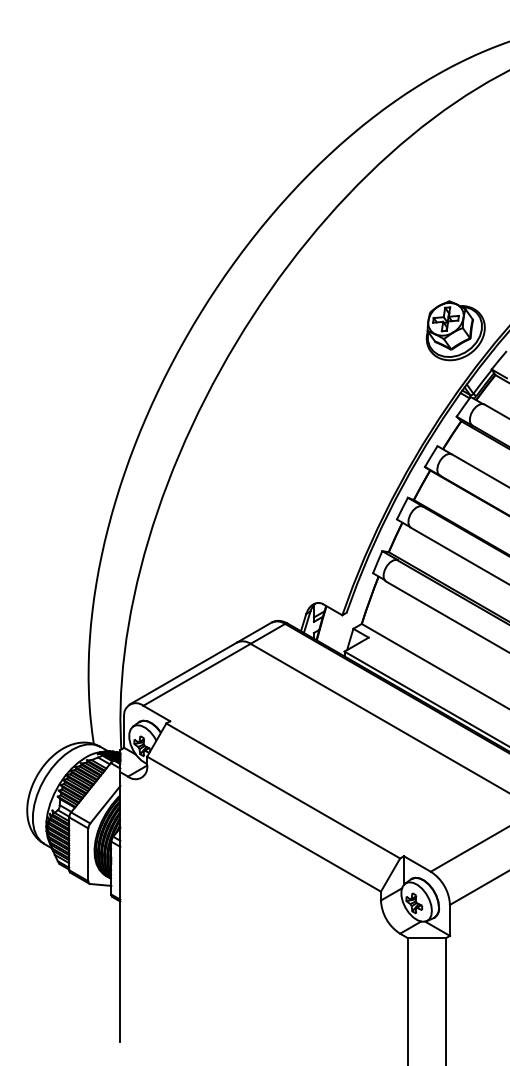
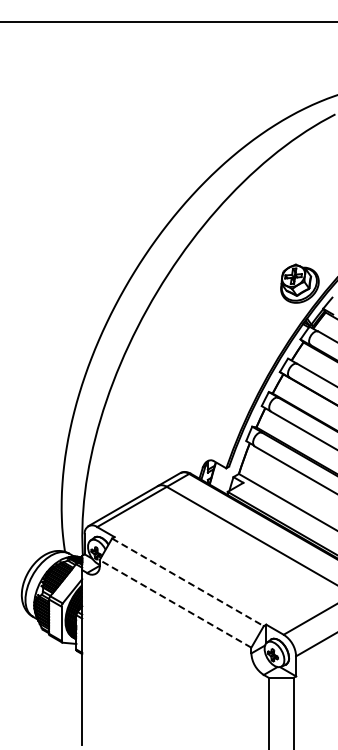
line: (282, 791) -> (187, 582), solid -> dashed
line: (264, 823) -> (175, 603), solid -> dashed

